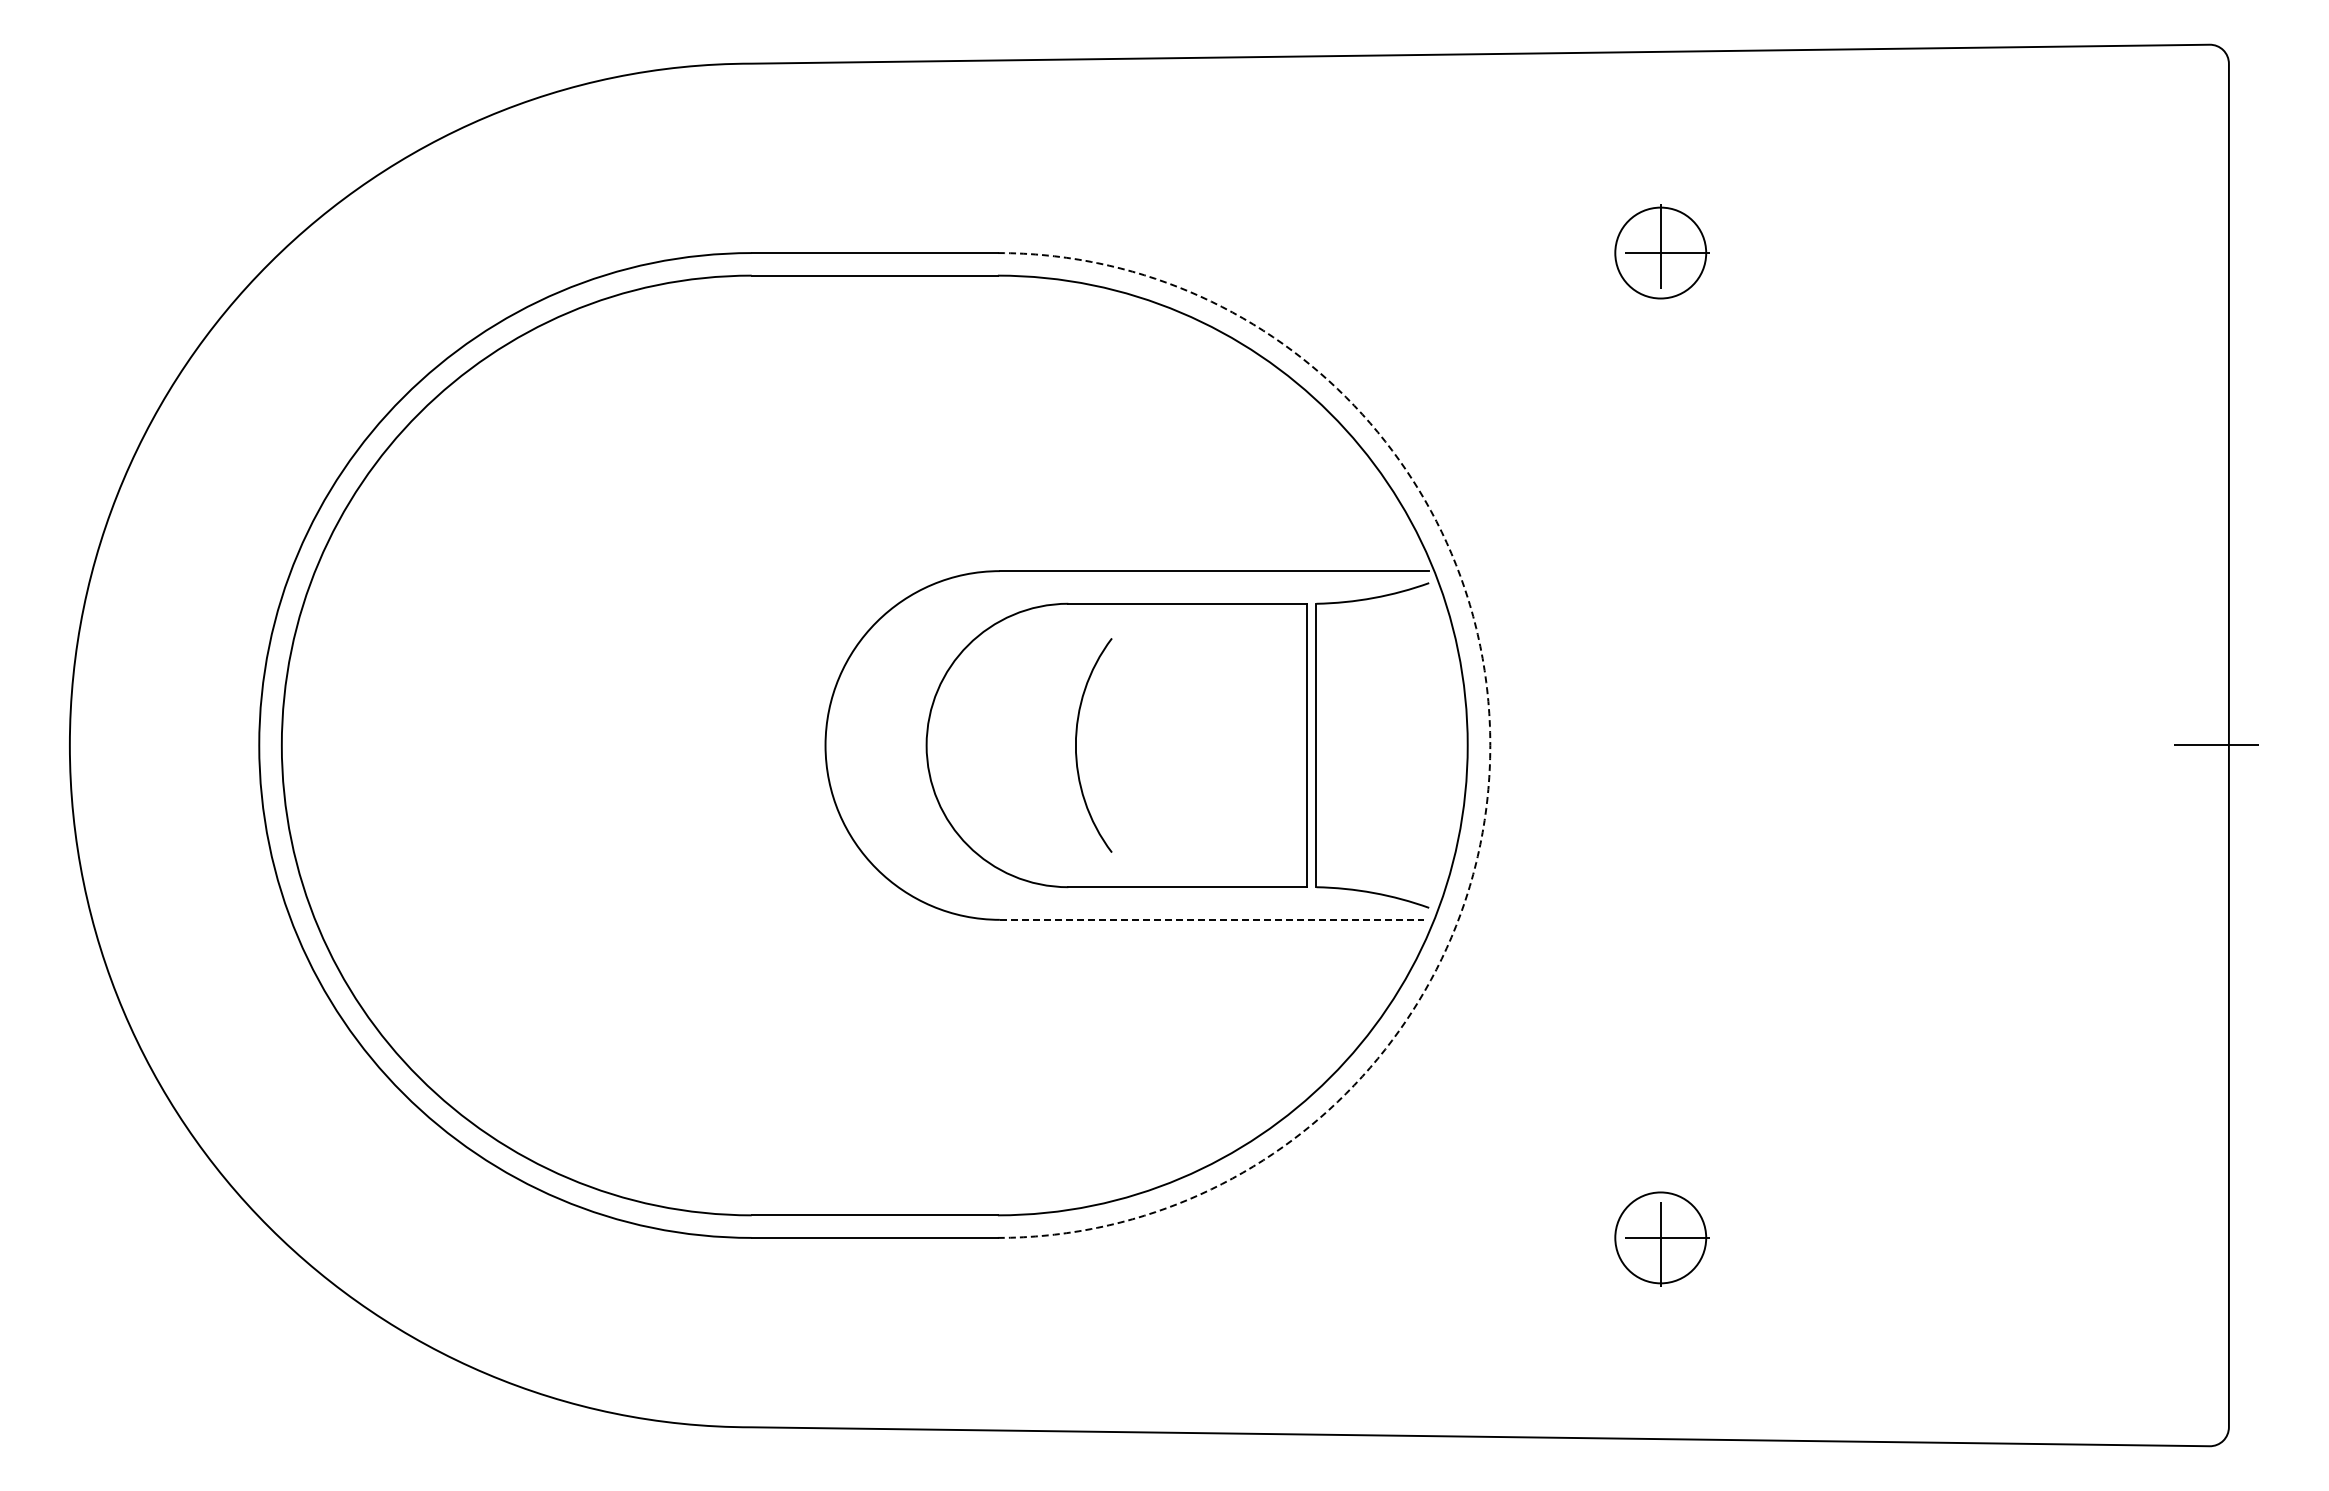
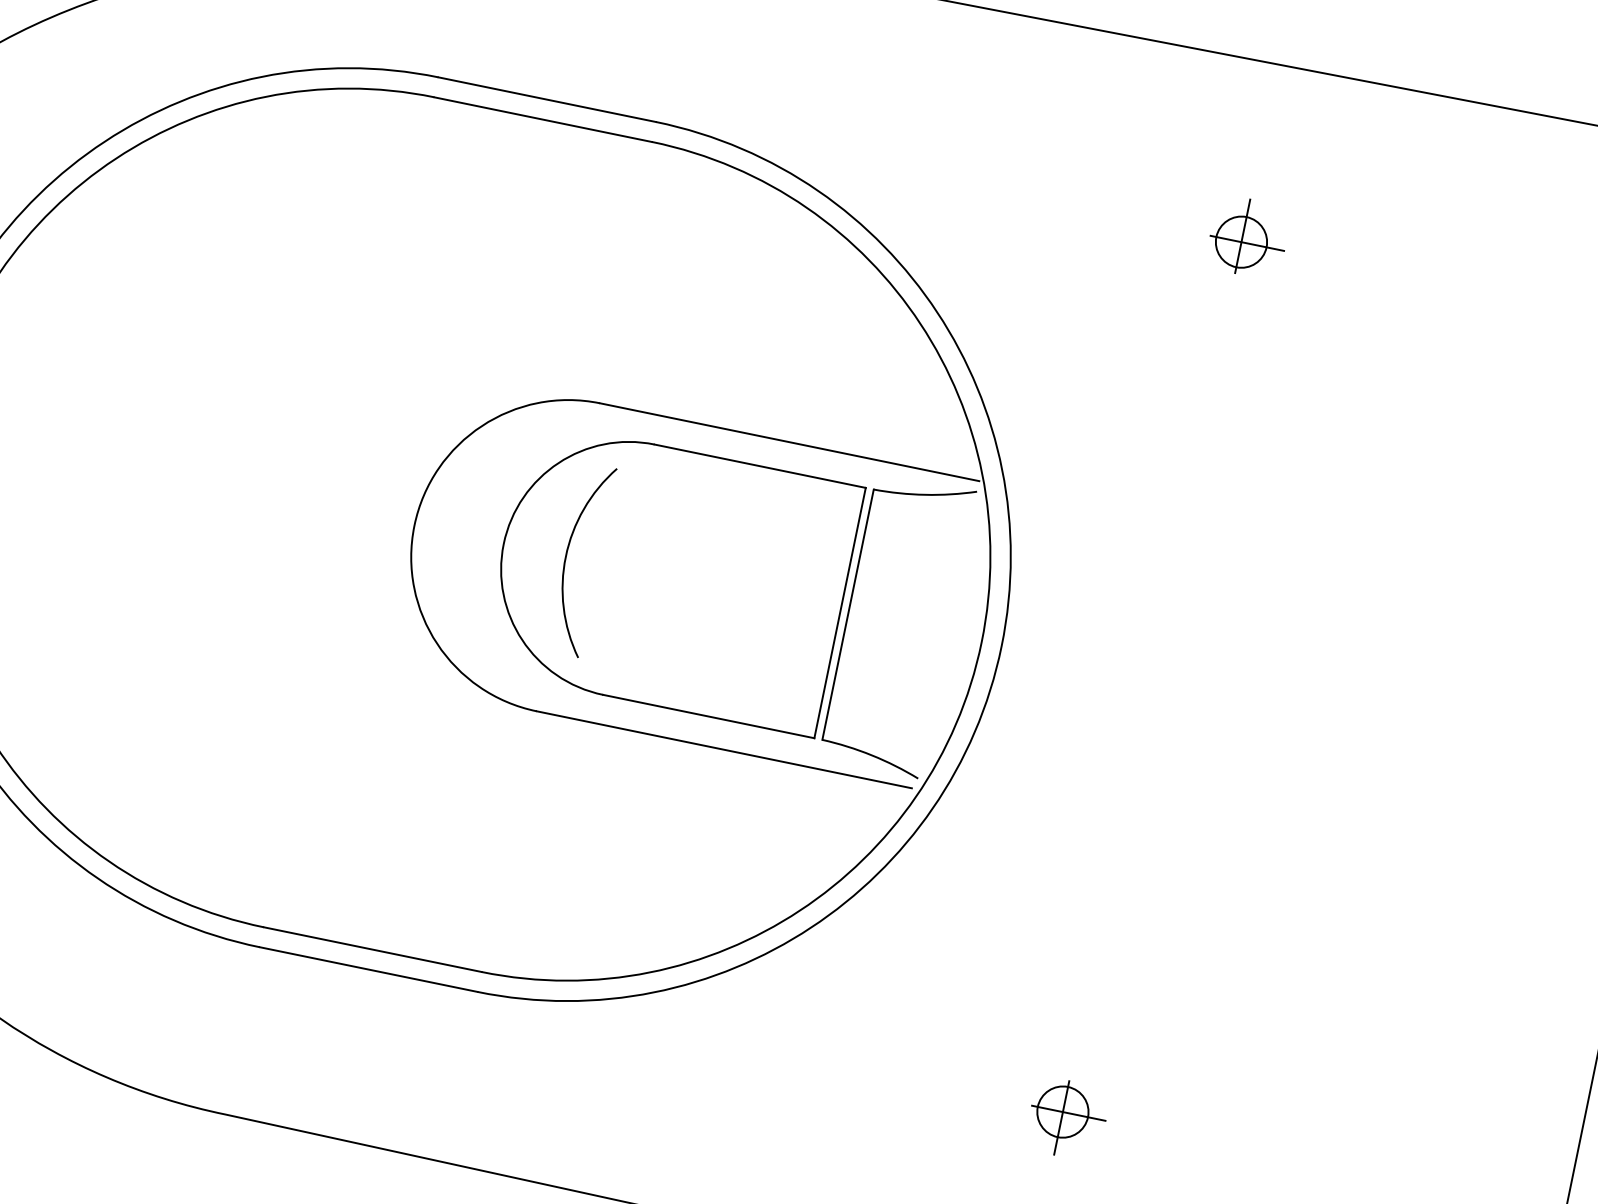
circle: (1660, 252) -> (1241, 241), size x0.62
arc: (1076, 745) -> (566, 556), moved
arc: (1490, 745) -> (1001, 646), dashed -> solid
line: (1212, 919) -> (724, 749), dashed -> solid
circle: (1660, 1237) -> (1062, 1111), size x0.62

